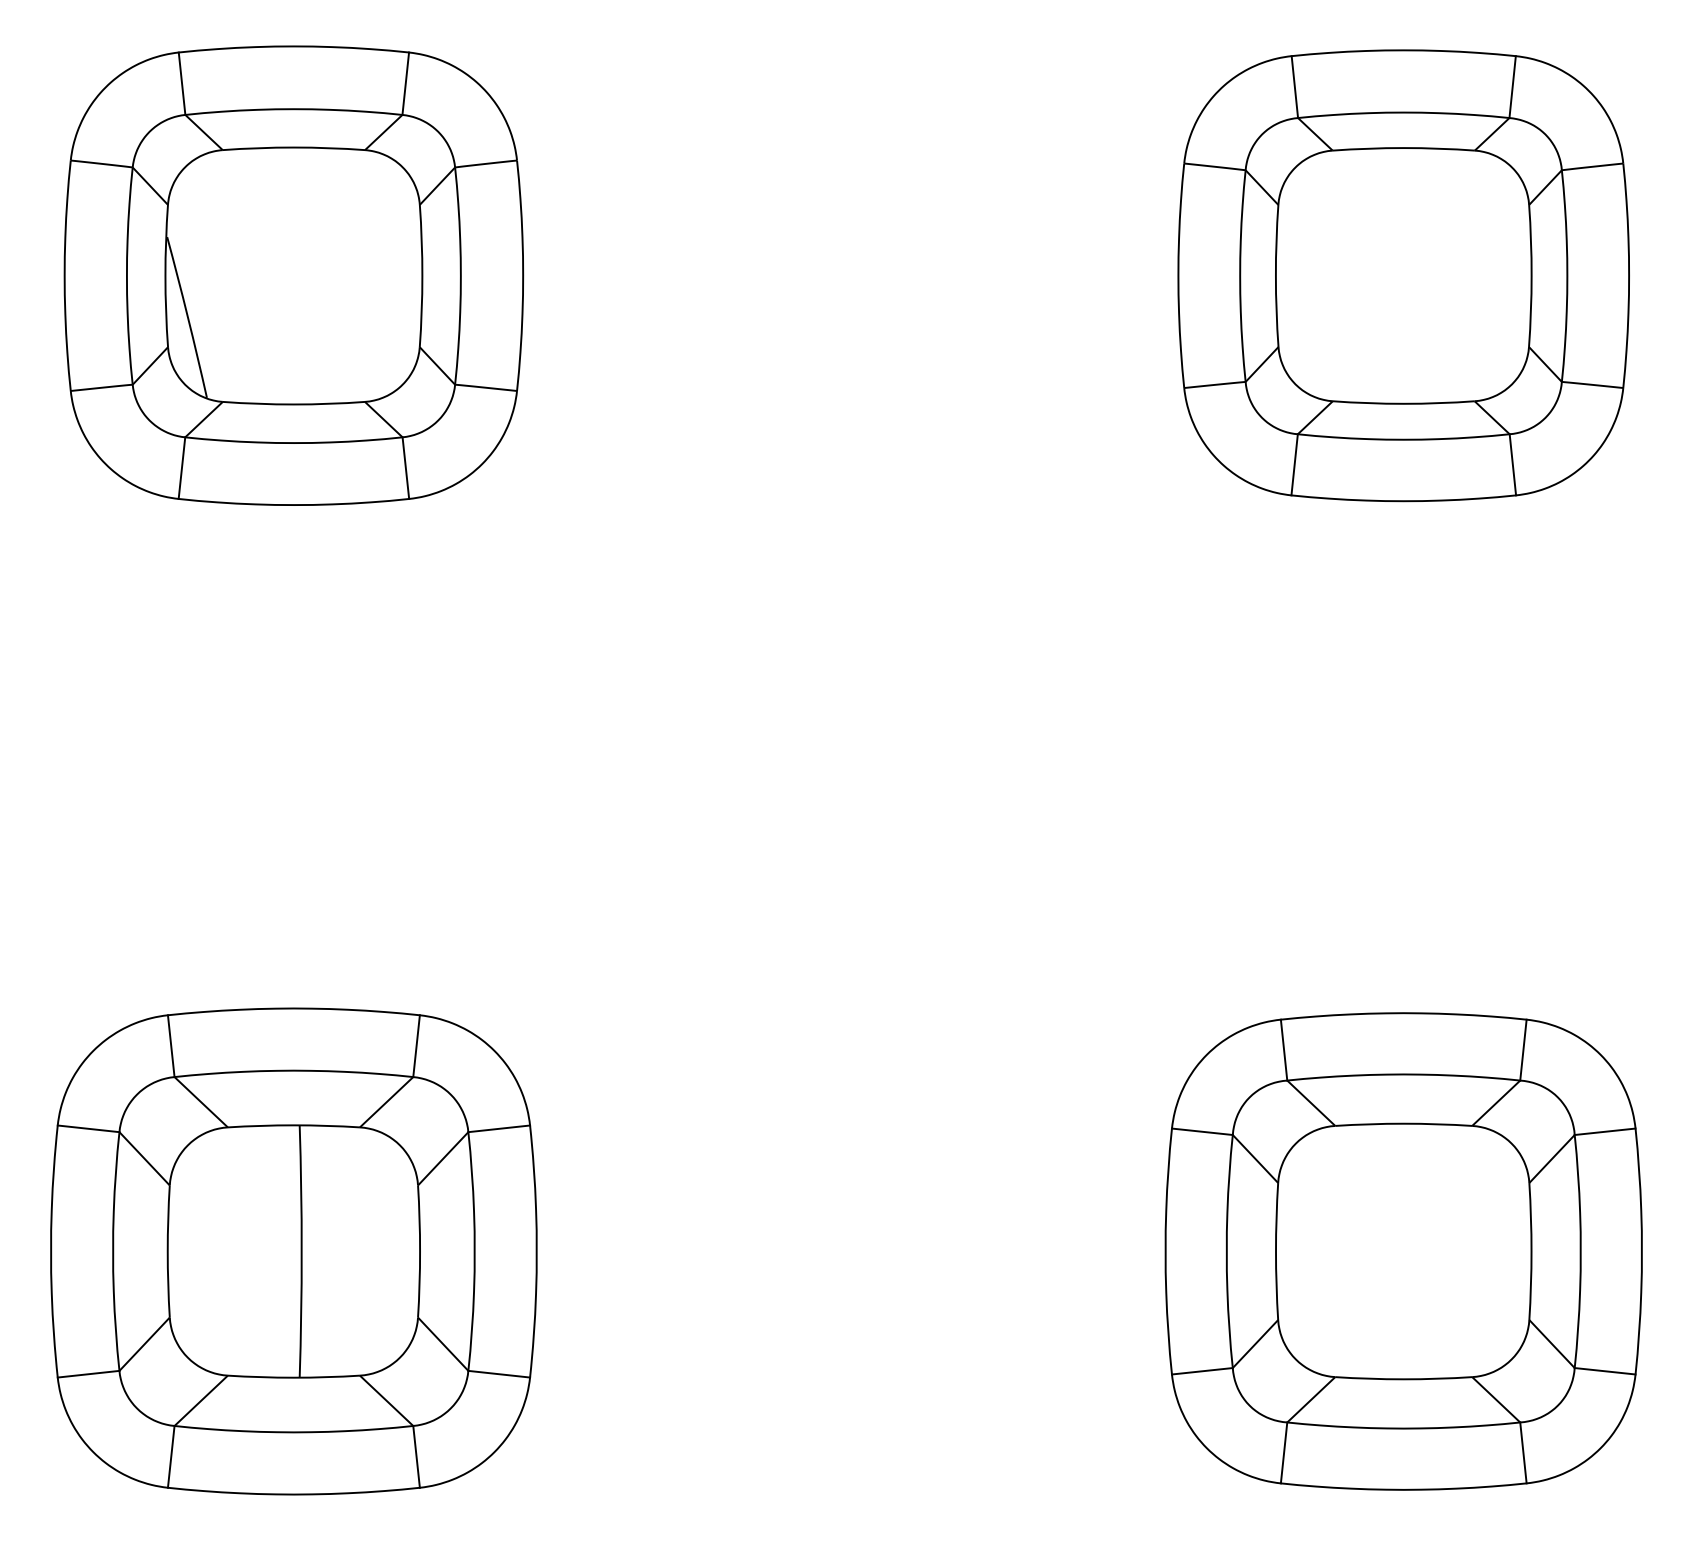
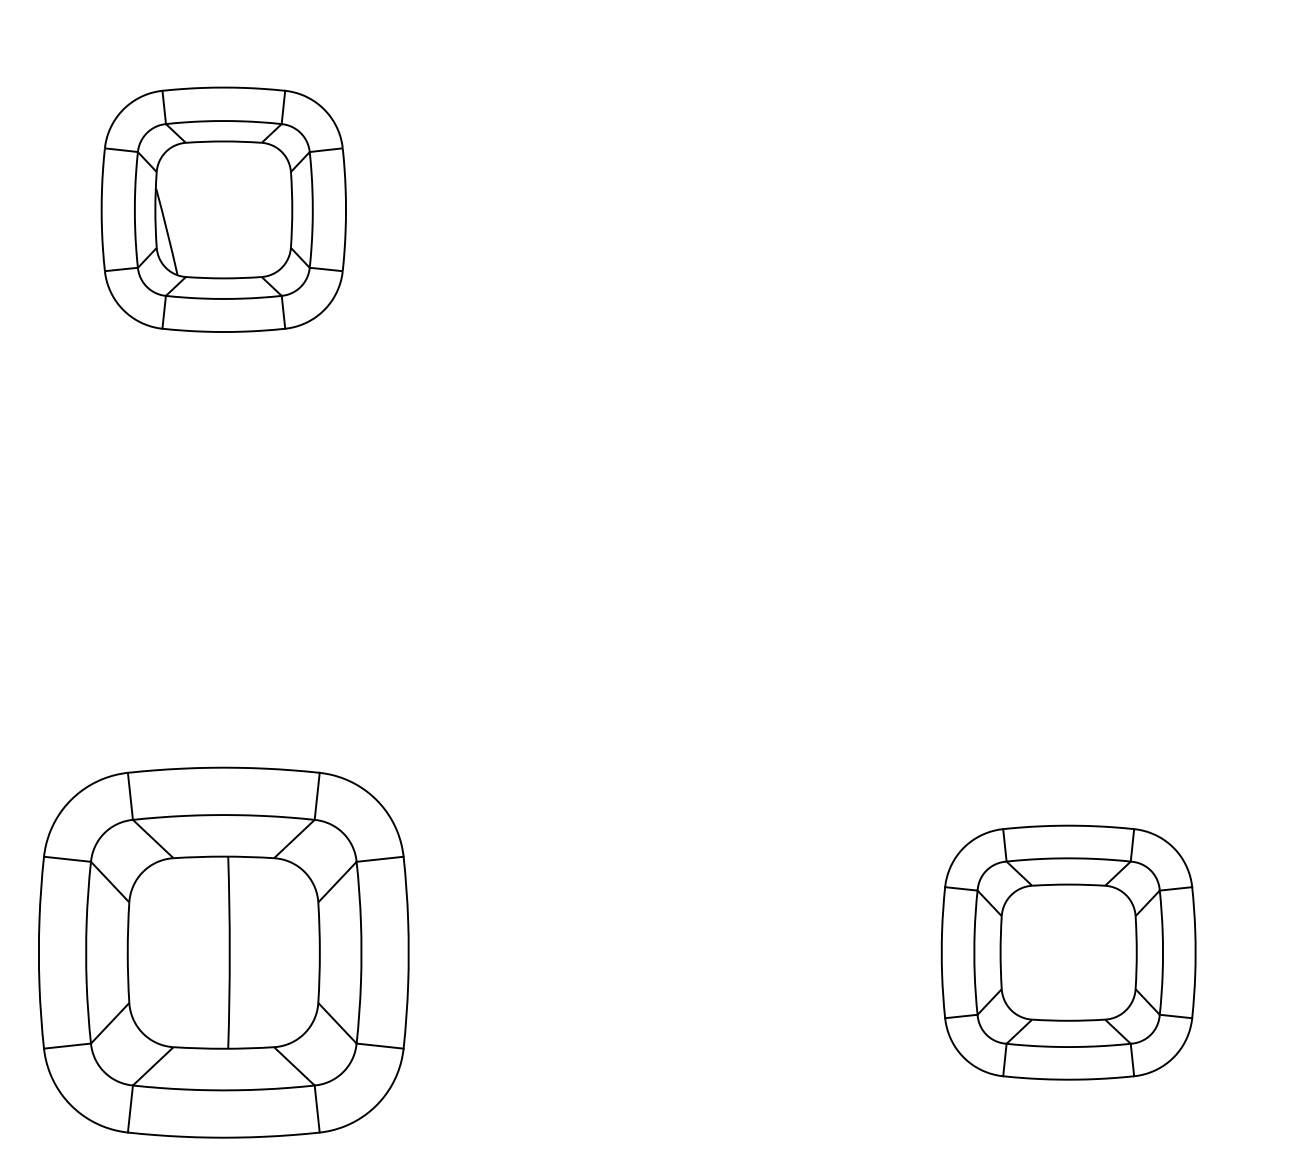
part: (293, 275) -> (223, 209), size x0.7
part: (1403, 275) -> (1068, 209), removed
part: (1403, 1251) -> (1068, 952), size x0.7

